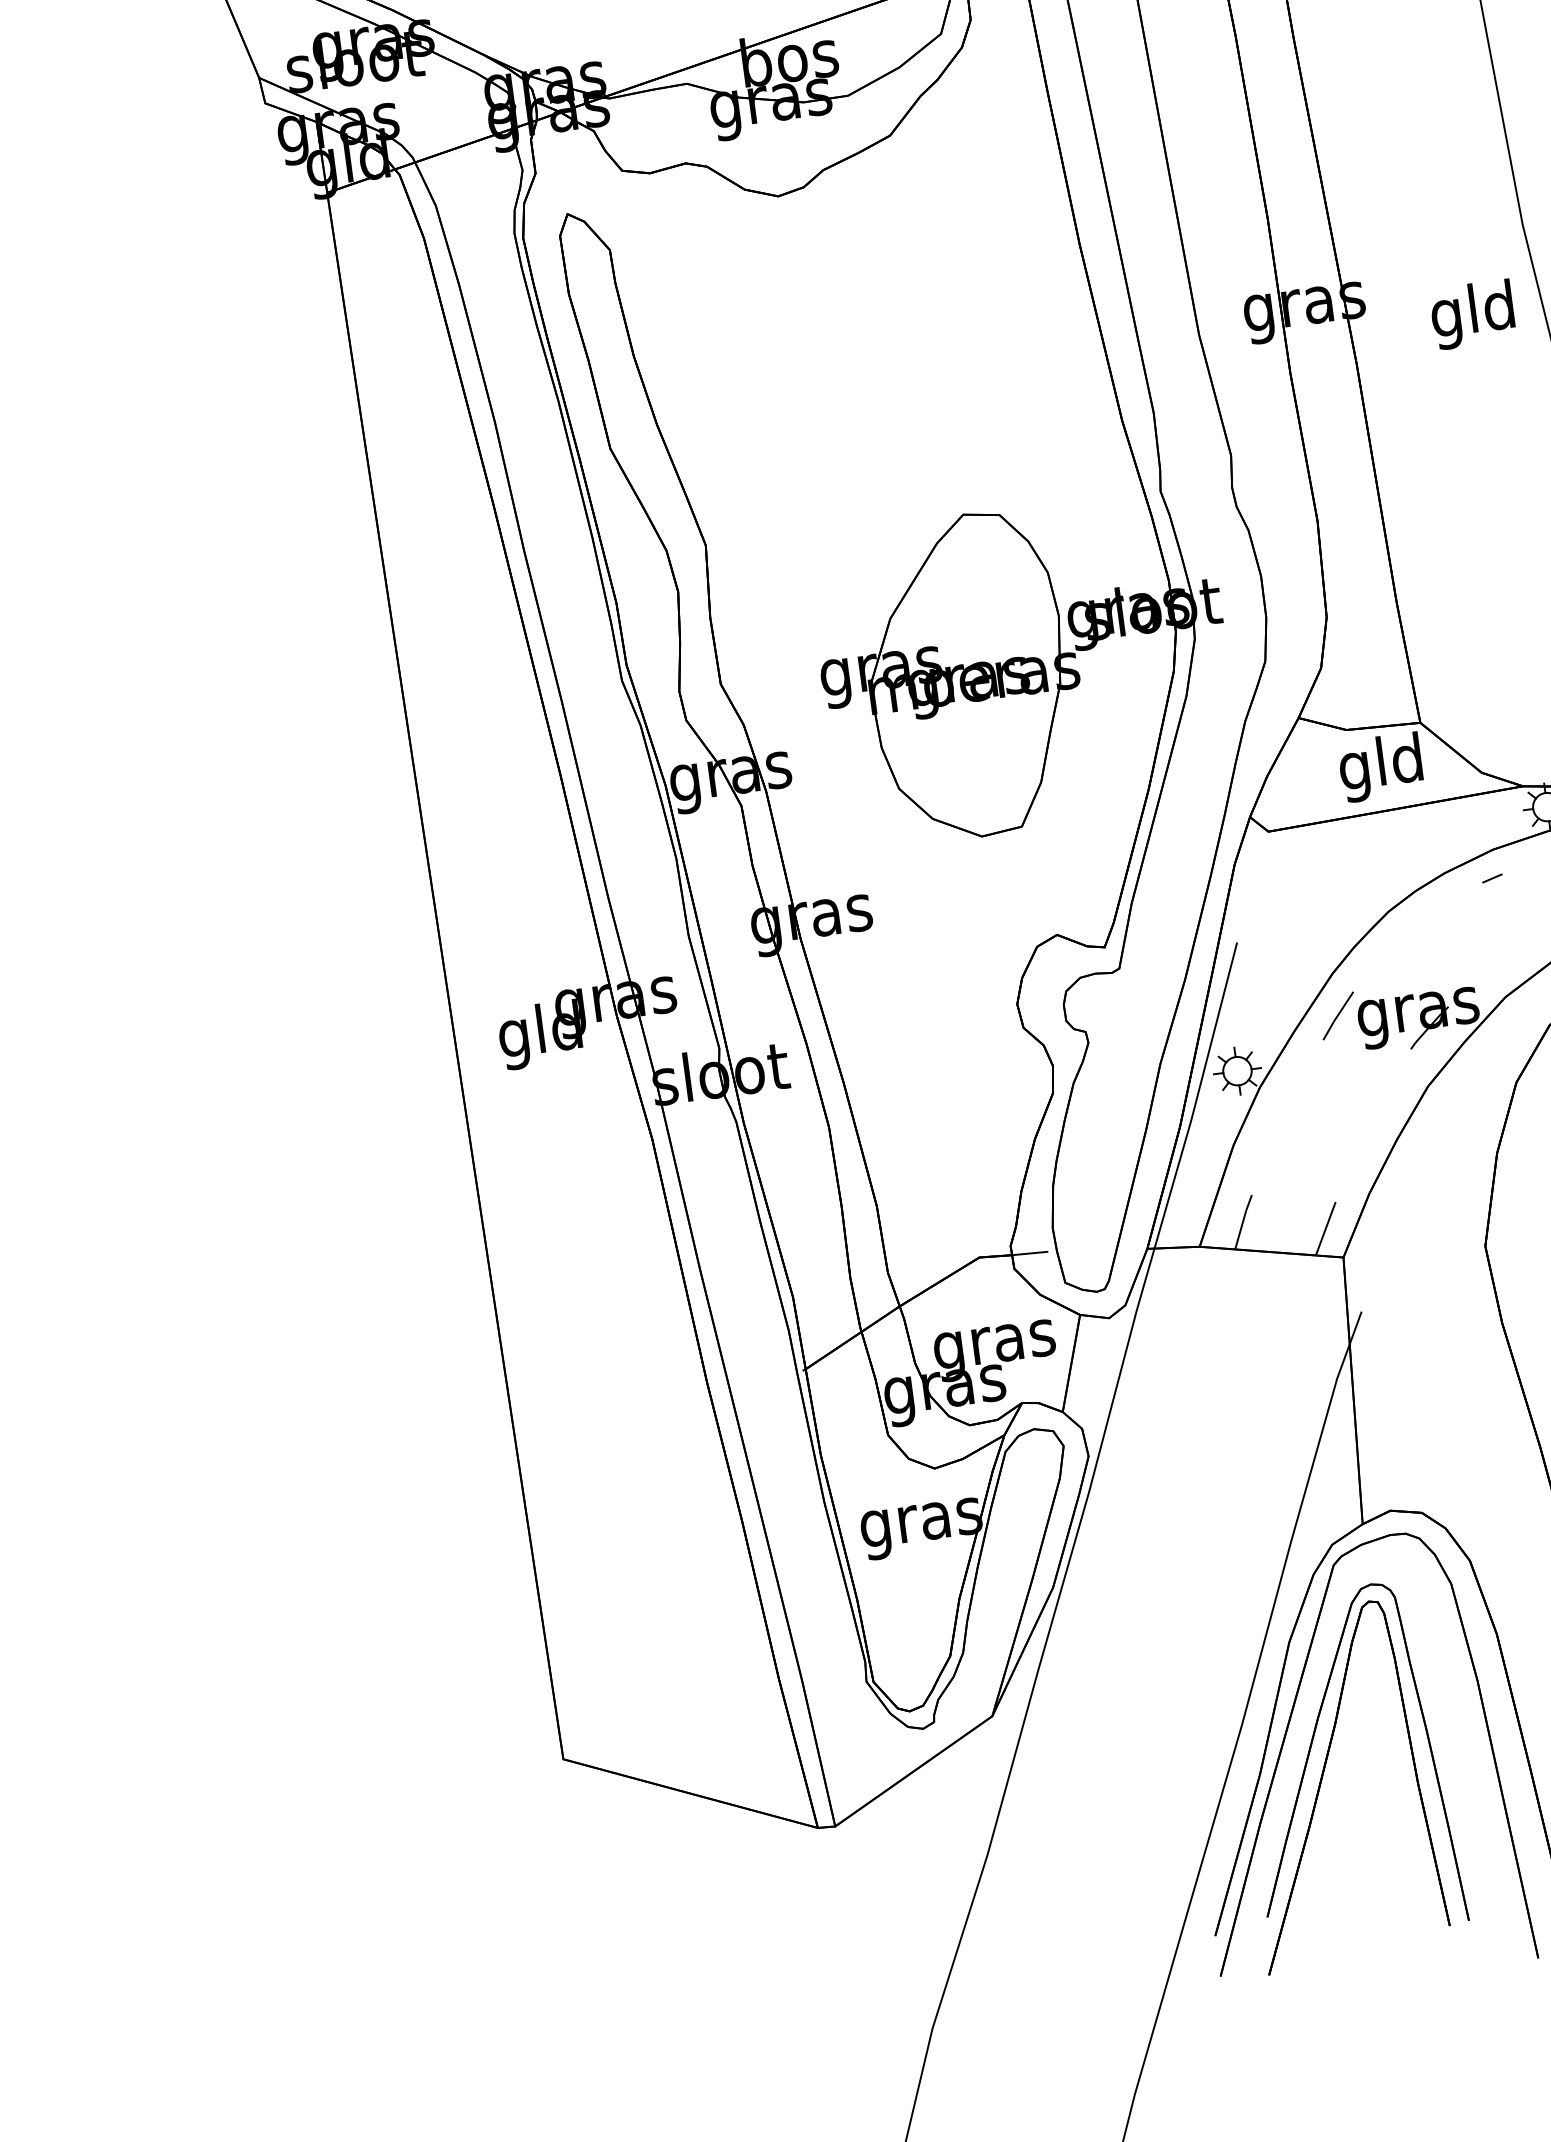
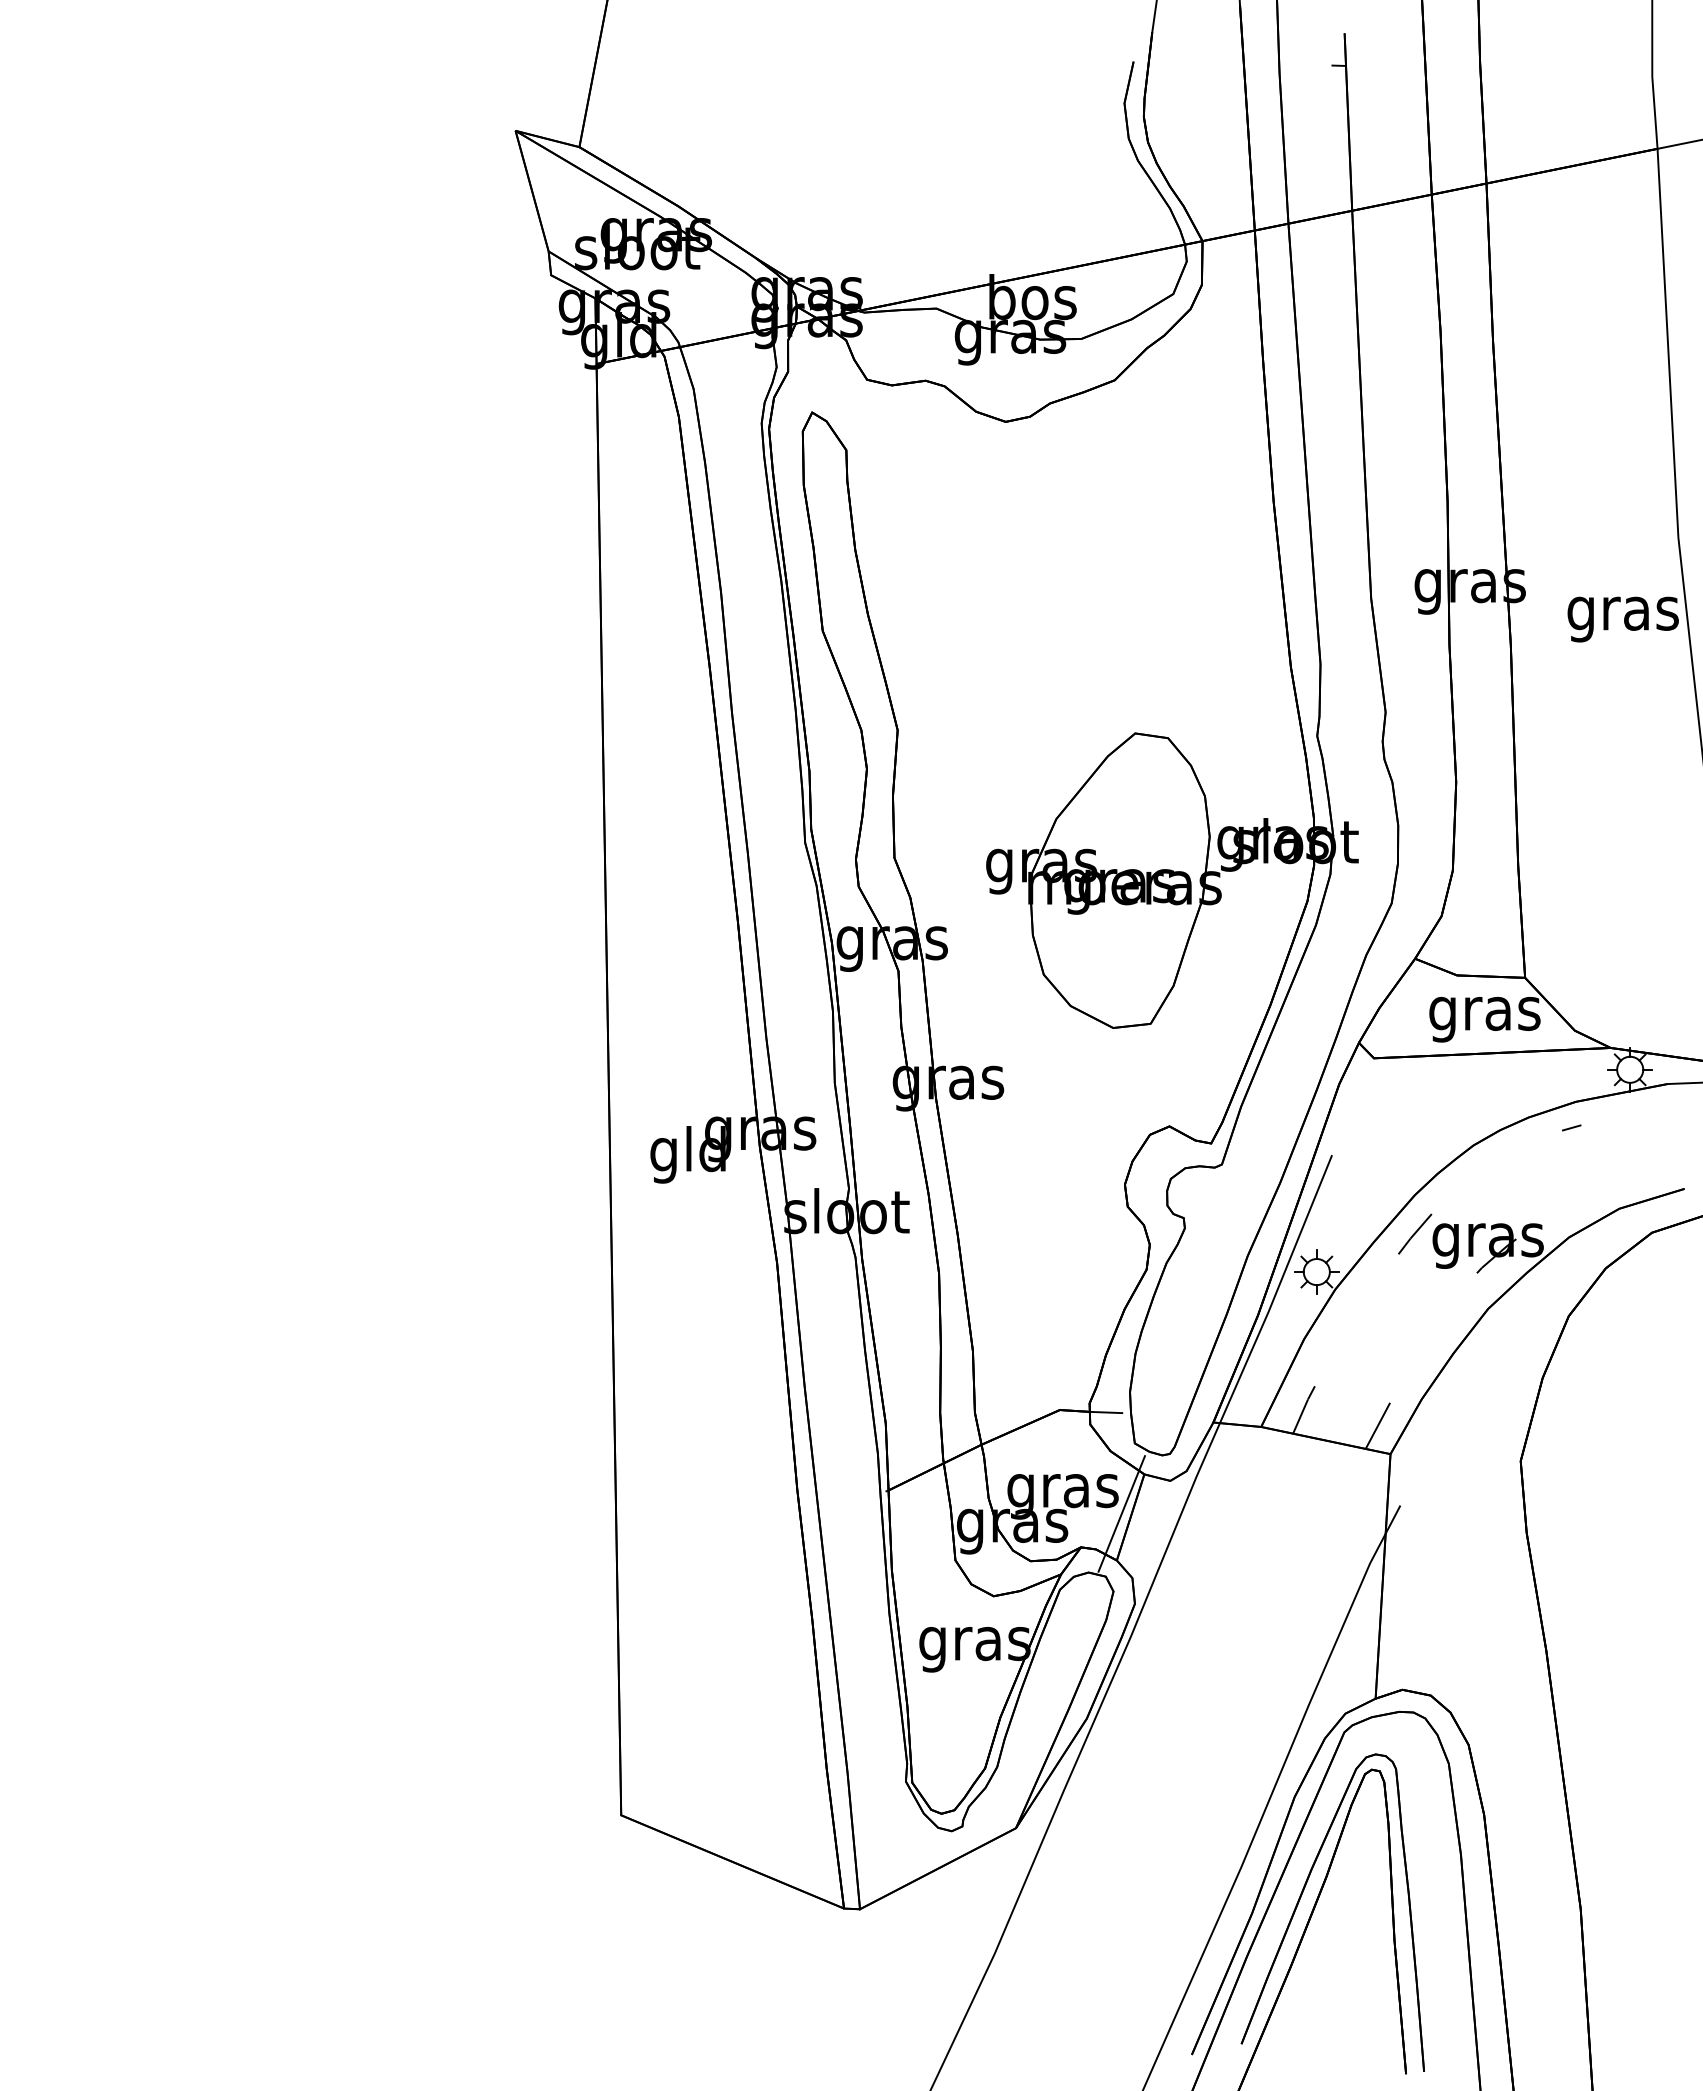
text: (1473, 314) -> (1622, 613), gld -> gras
text: (1381, 767) -> (1484, 1013), gld -> gras
line: (1061, 1360) -> (1121, 1513), added

